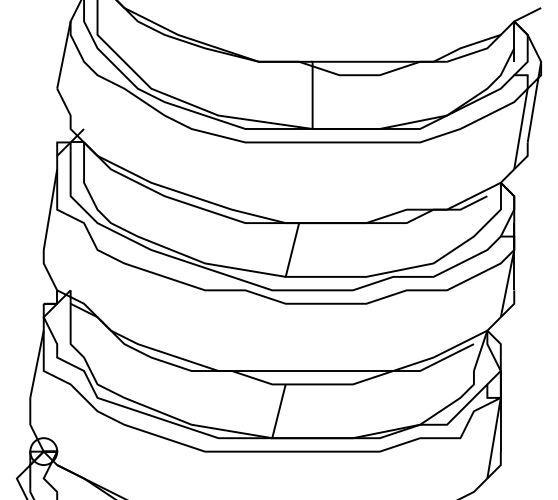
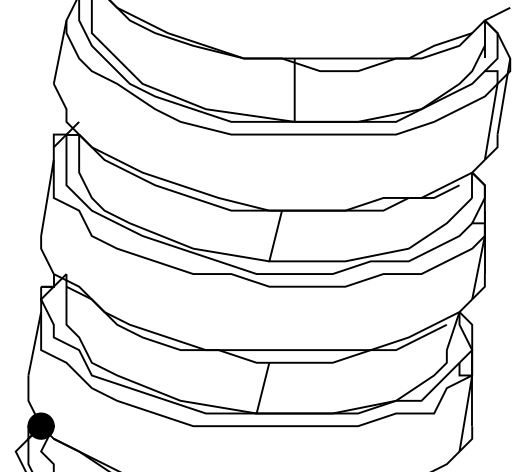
fill: (43, 450) -> (40, 425), added

